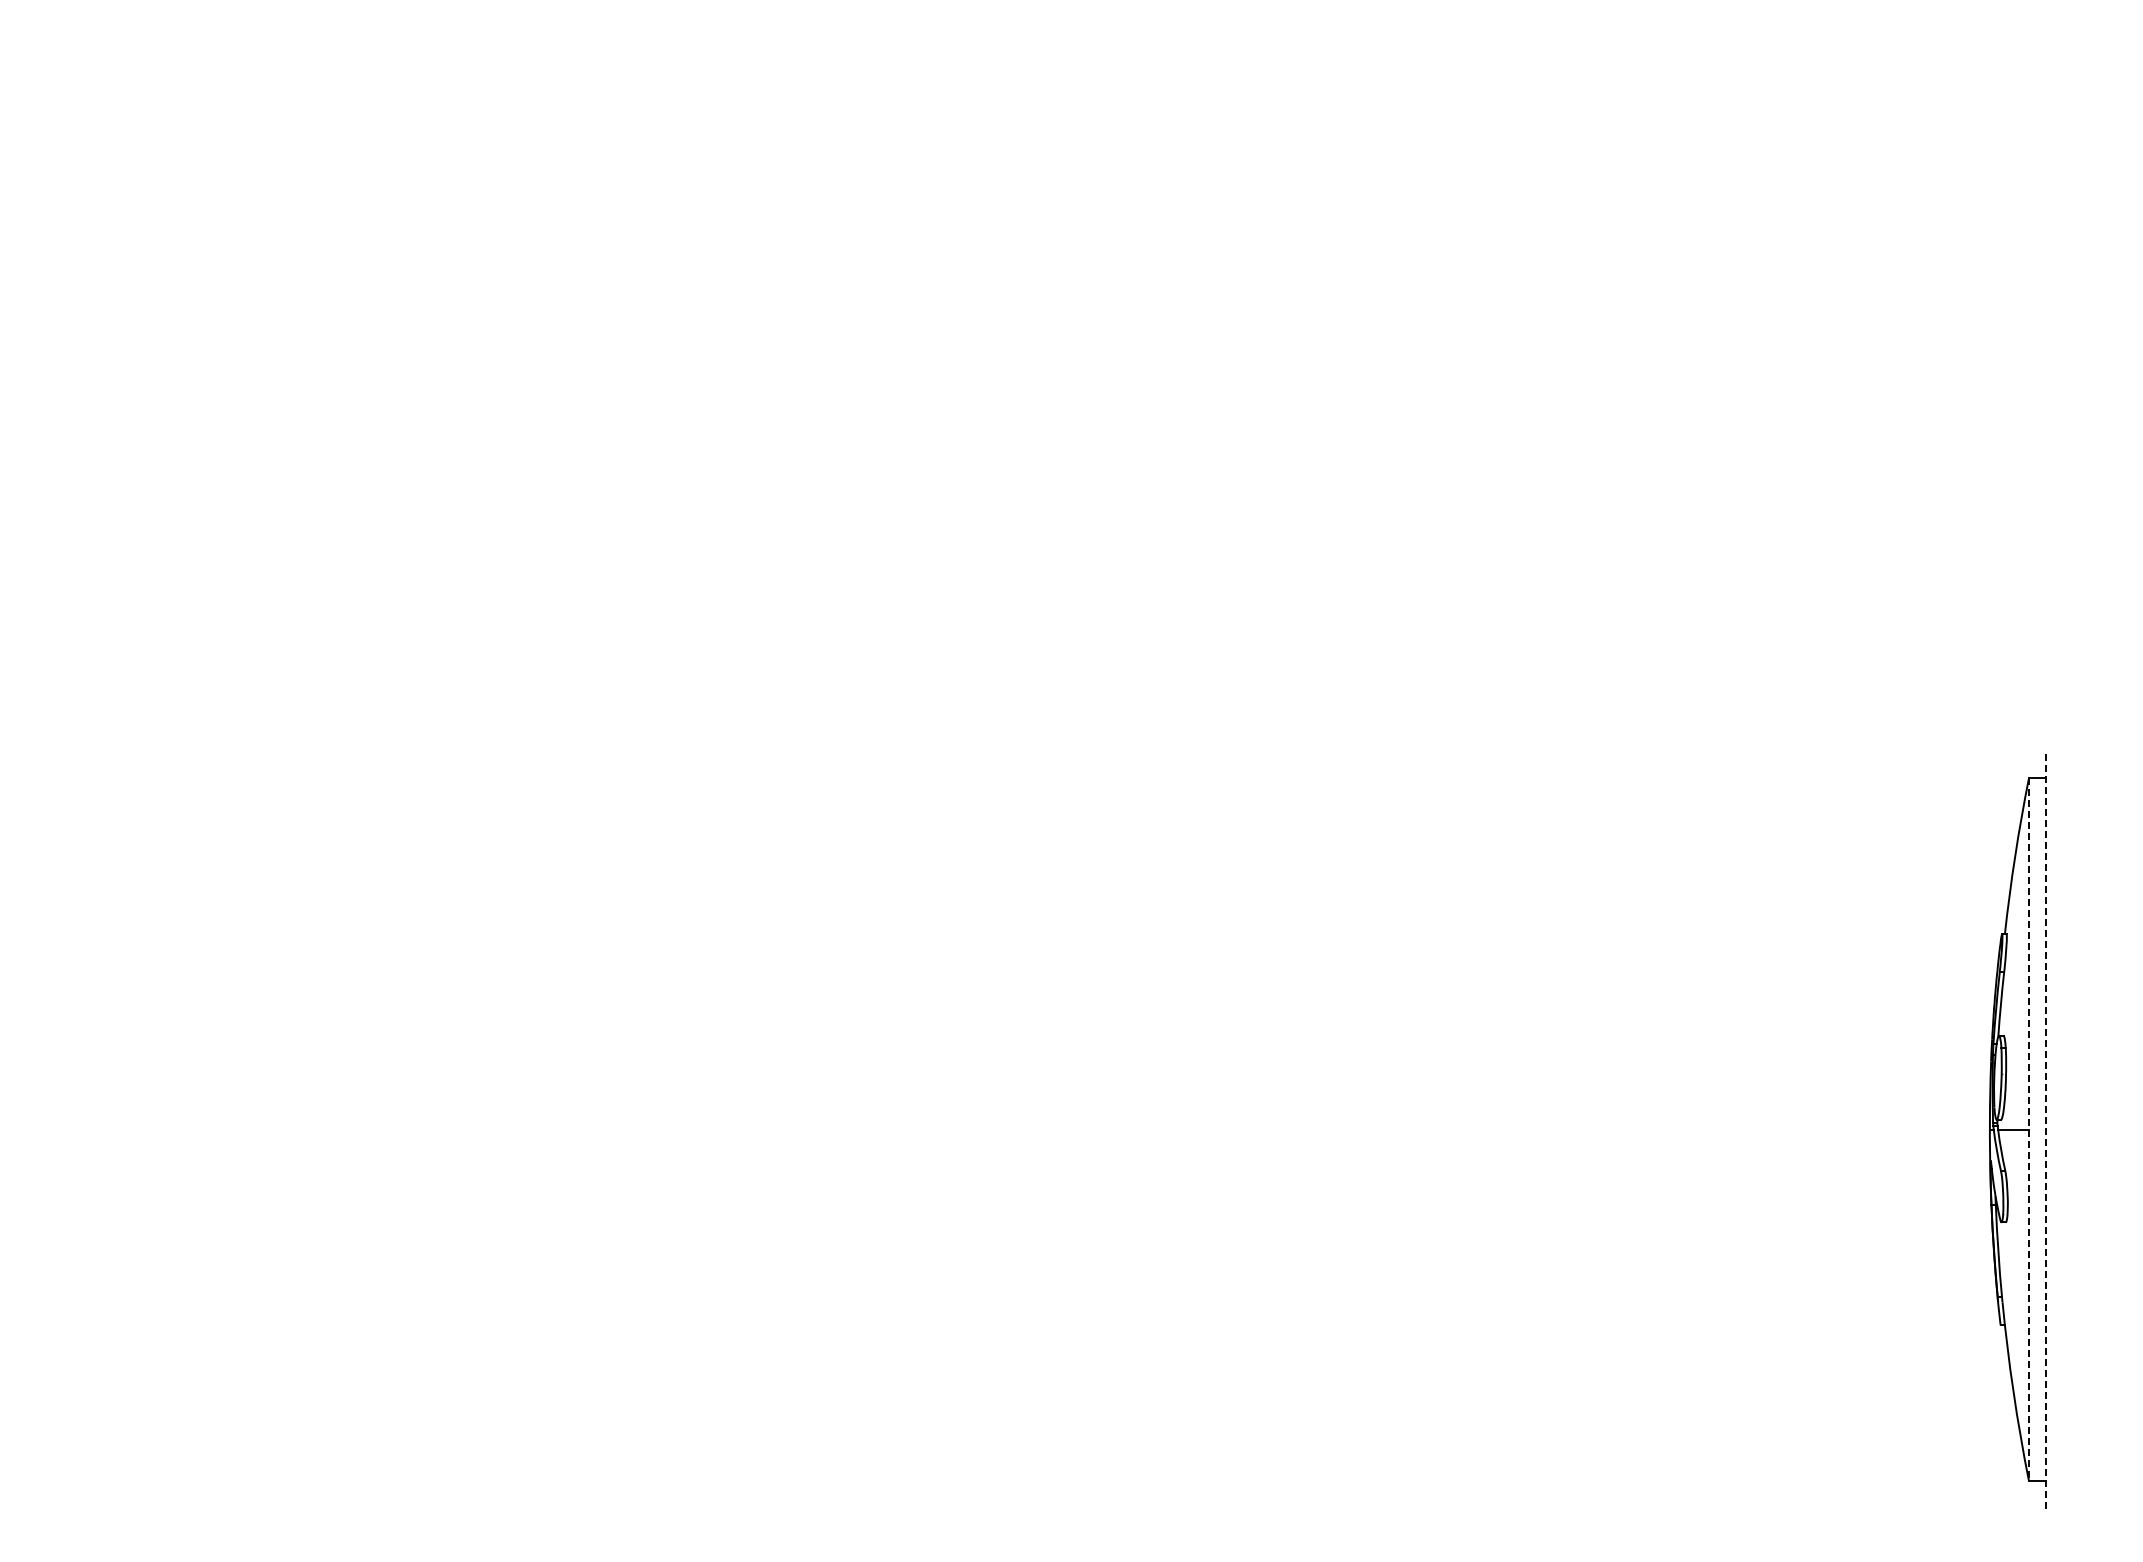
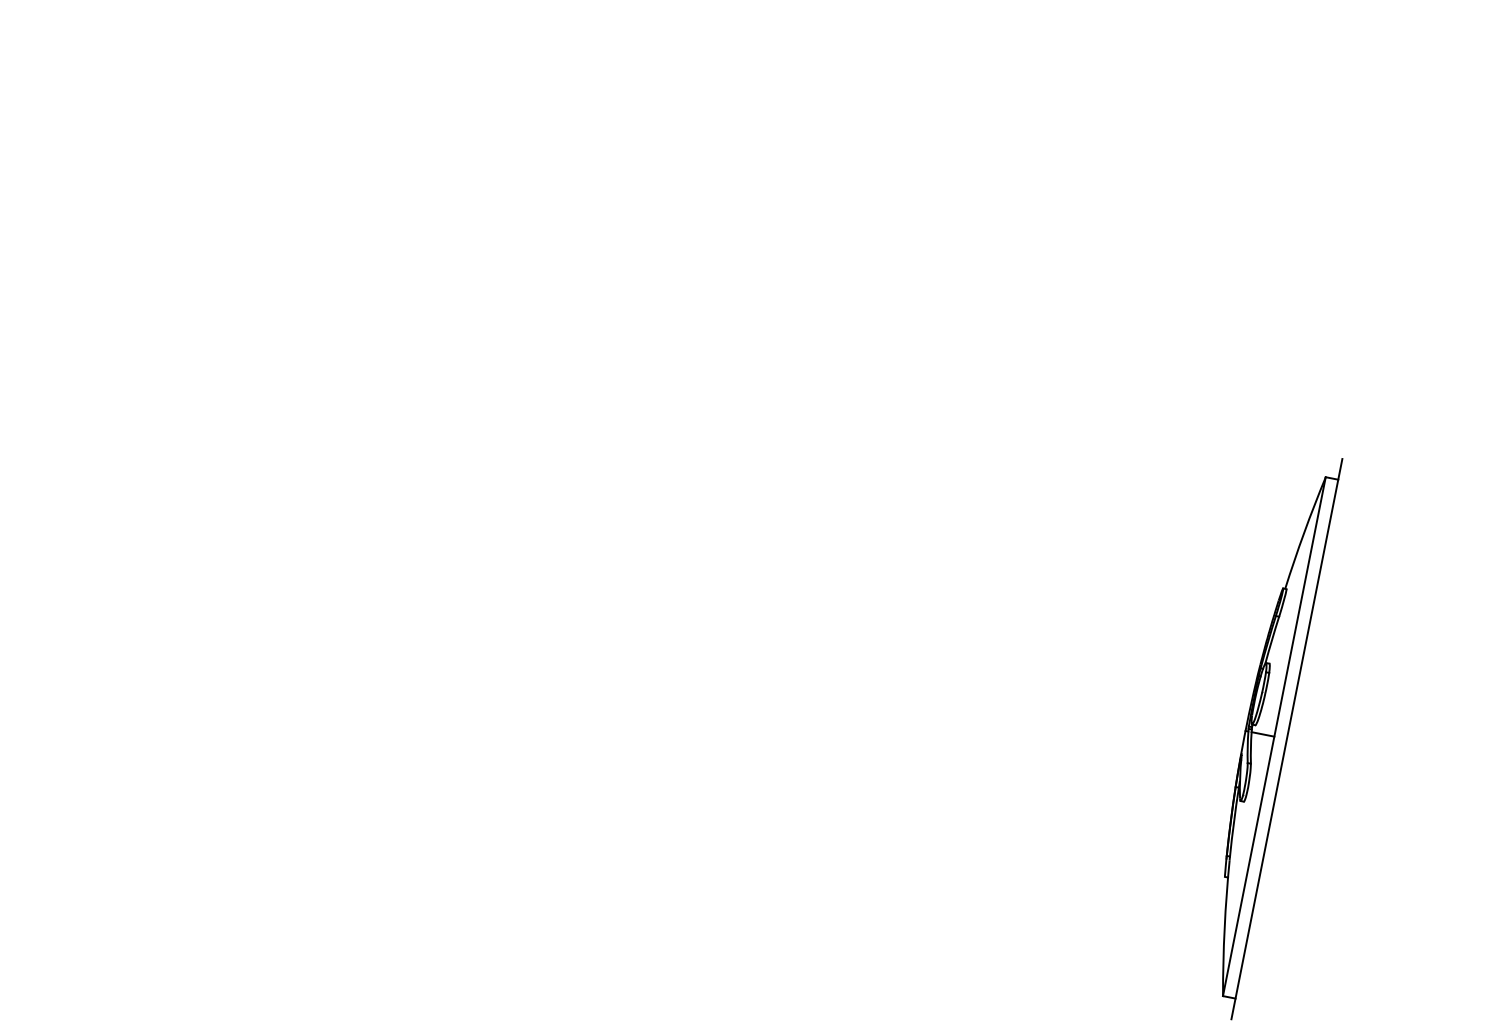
line: (2045, 1129) -> (1286, 738), dashed -> solid
line: (2028, 1130) -> (1273, 737), dashed -> solid

